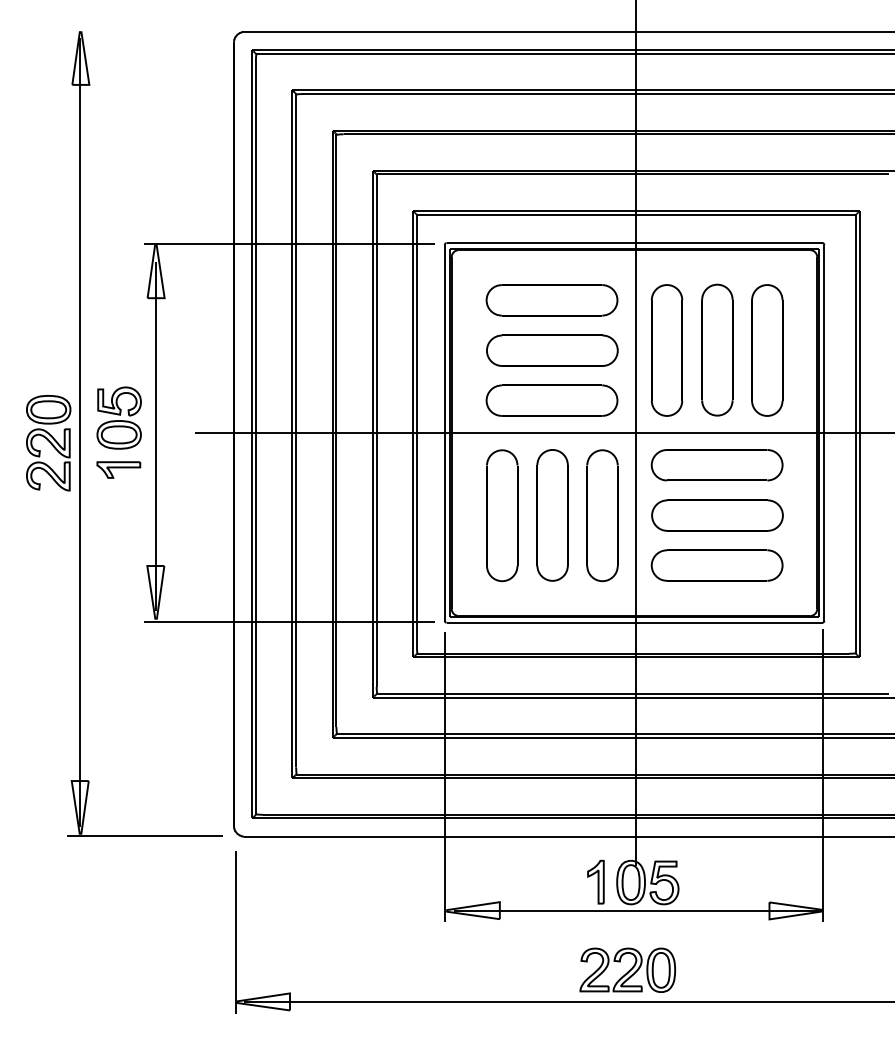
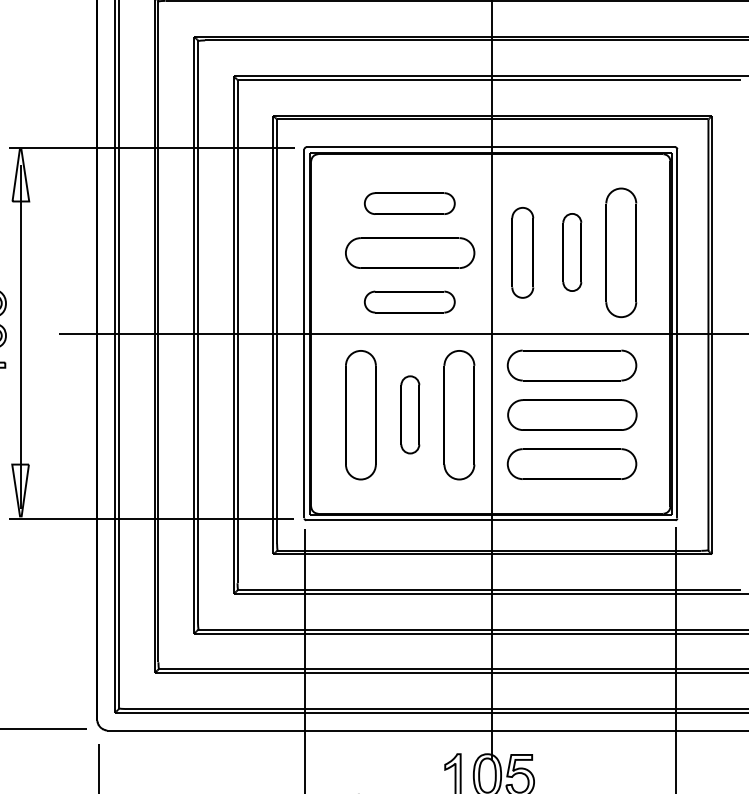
part: (551, 300) -> (409, 203), size x0.7
part: (717, 349) -> (572, 251), size x0.6
part: (666, 350) -> (522, 252), size x0.7
part: (551, 400) -> (409, 301), size x0.7
part: (552, 515) -> (410, 414), size x0.6

